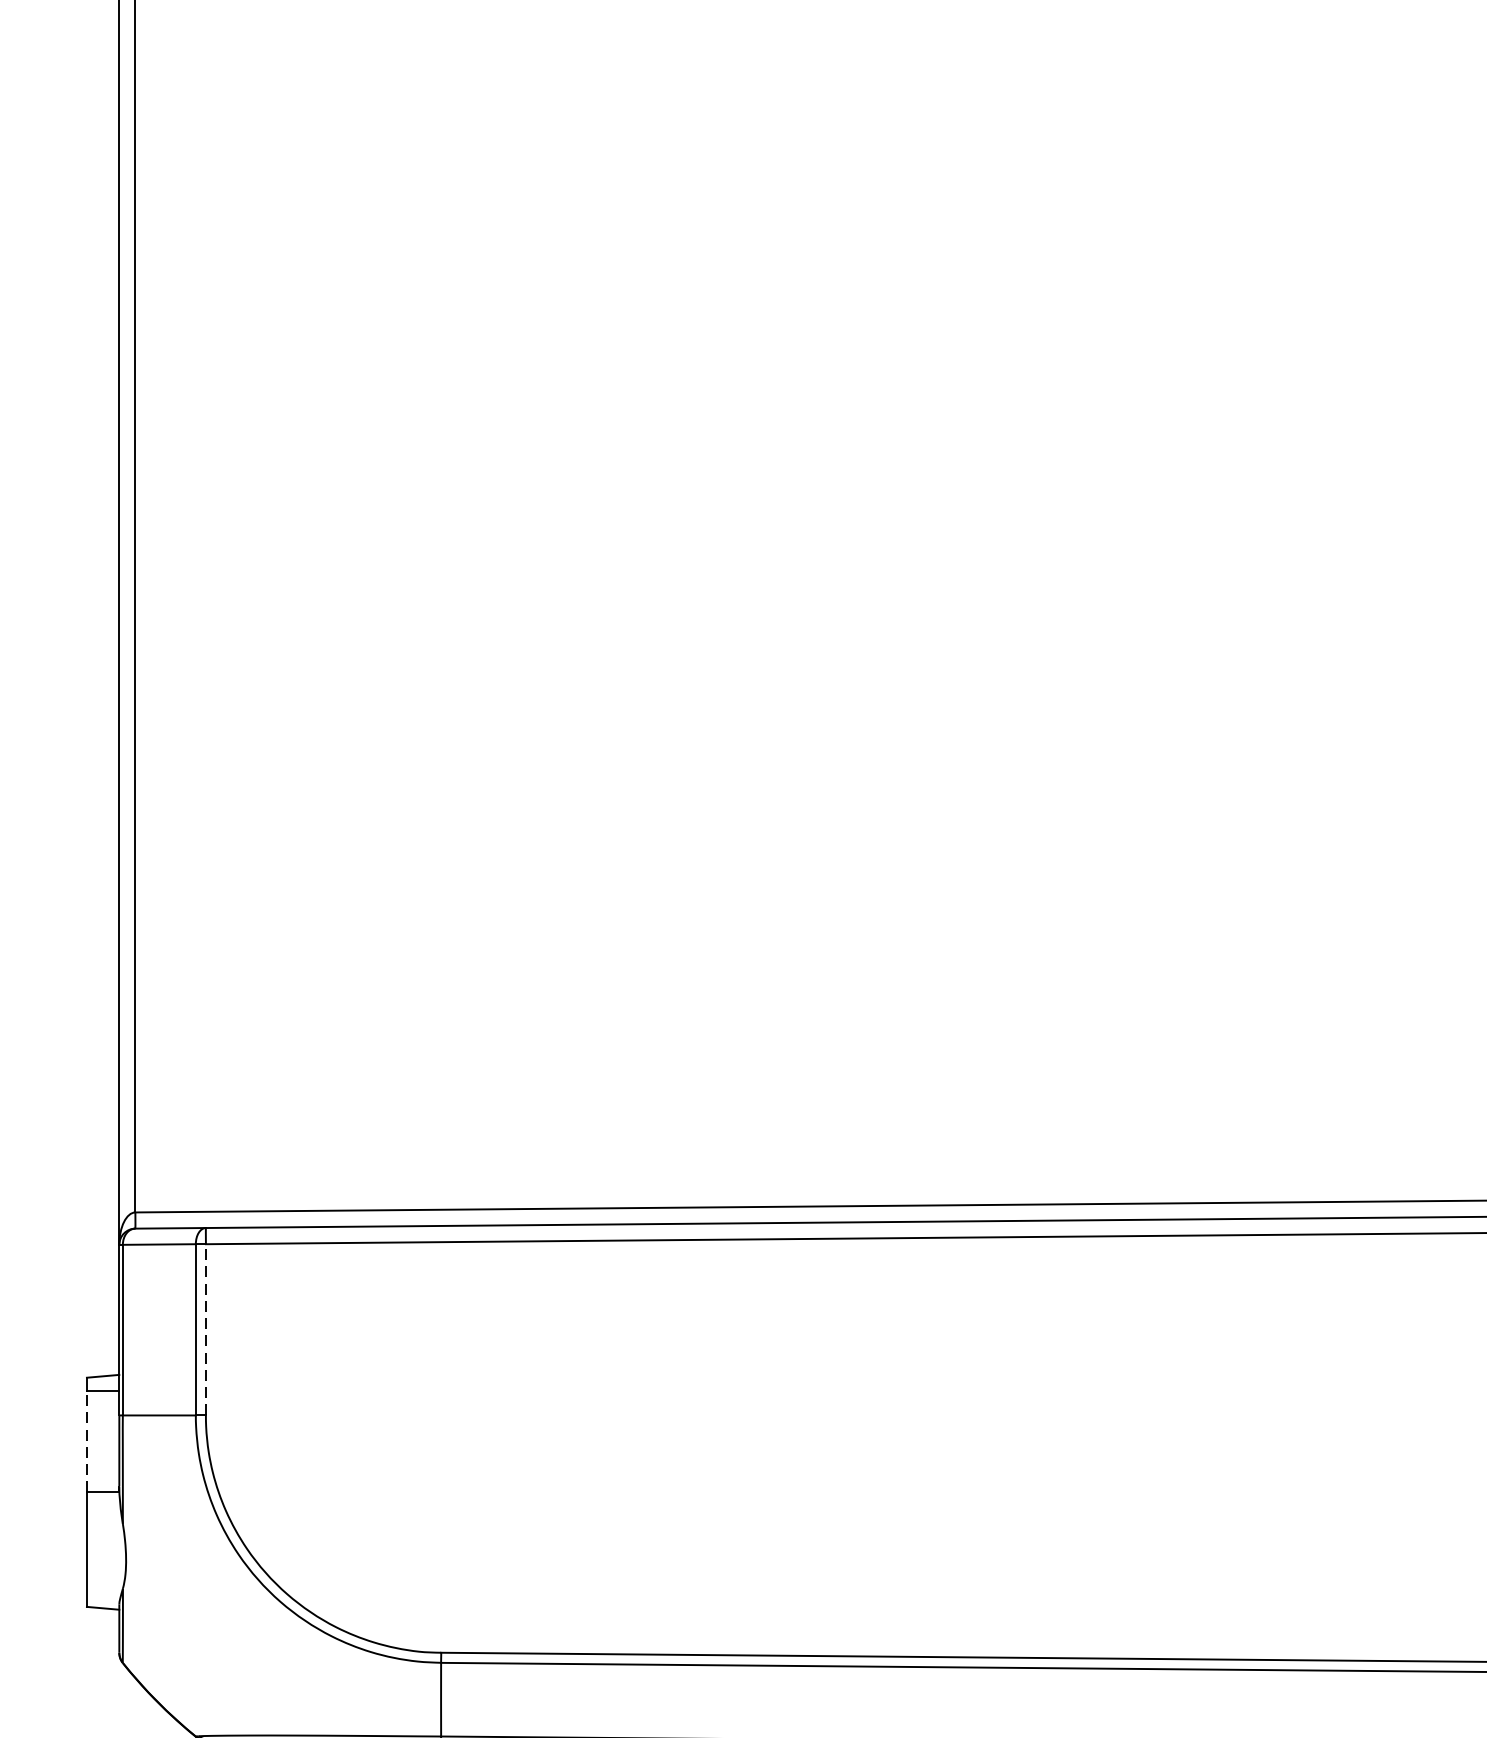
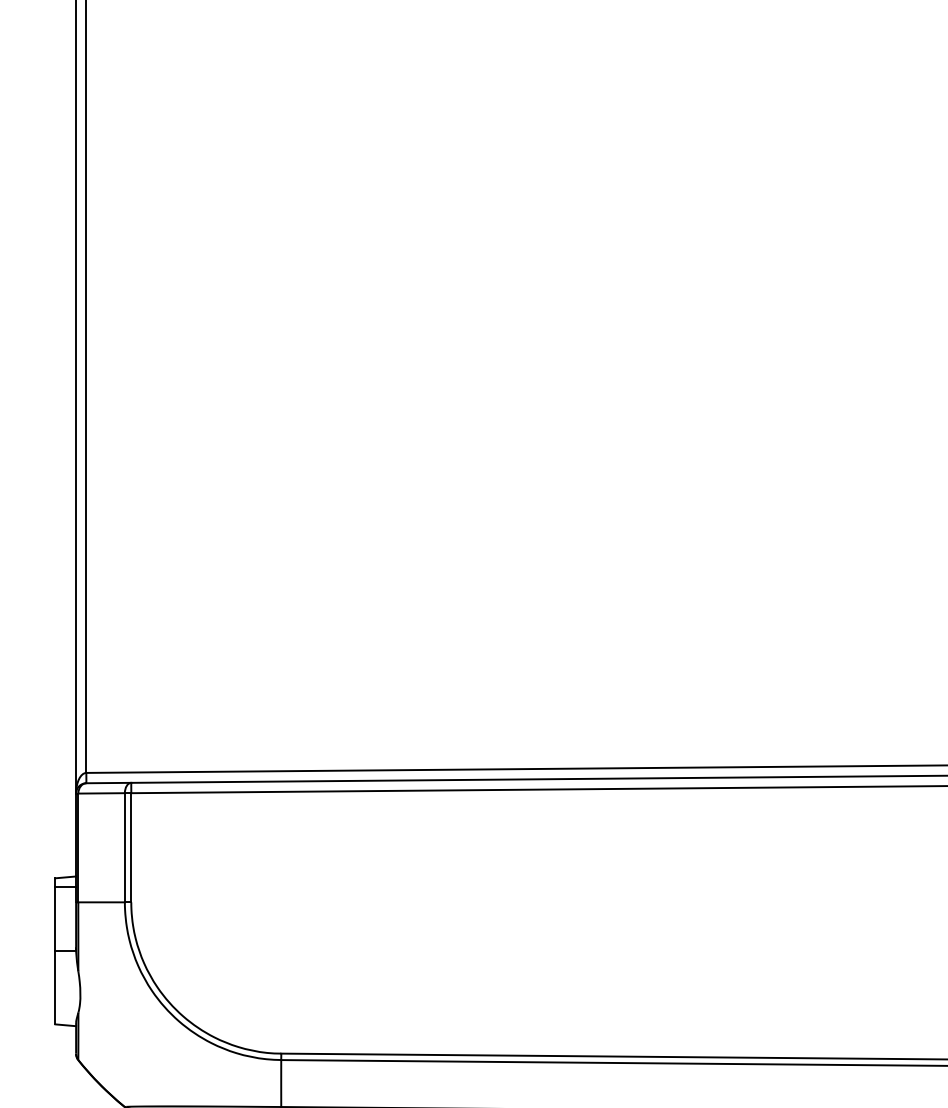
line: (206, 1329) -> (131, 847), dashed -> solid
line: (86, 1440) -> (55, 918), dashed -> solid

